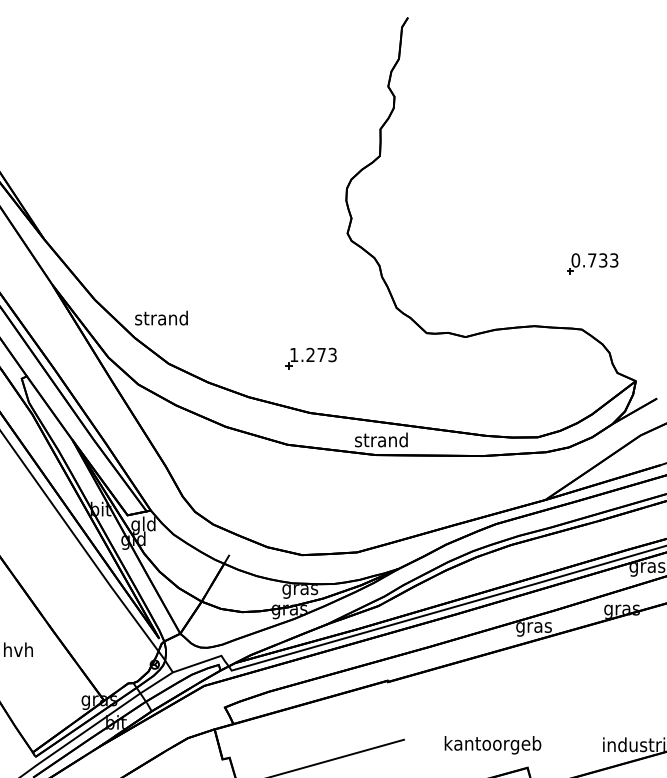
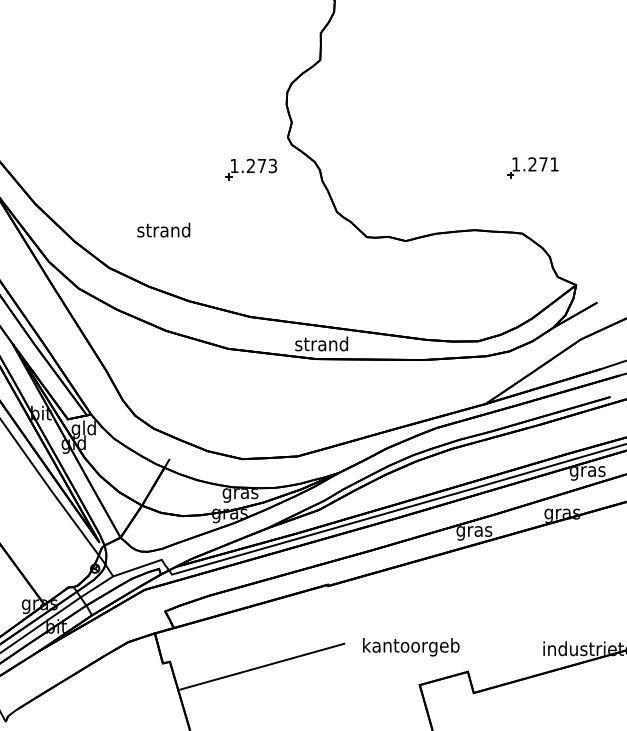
text: (594, 260) -> (534, 164), 0.733 -> 1.271
text: (161, 317) -> (163, 229), moved
part: (310, 358) -> (250, 169), moved
text: (492, 745) -> (410, 647), moved

